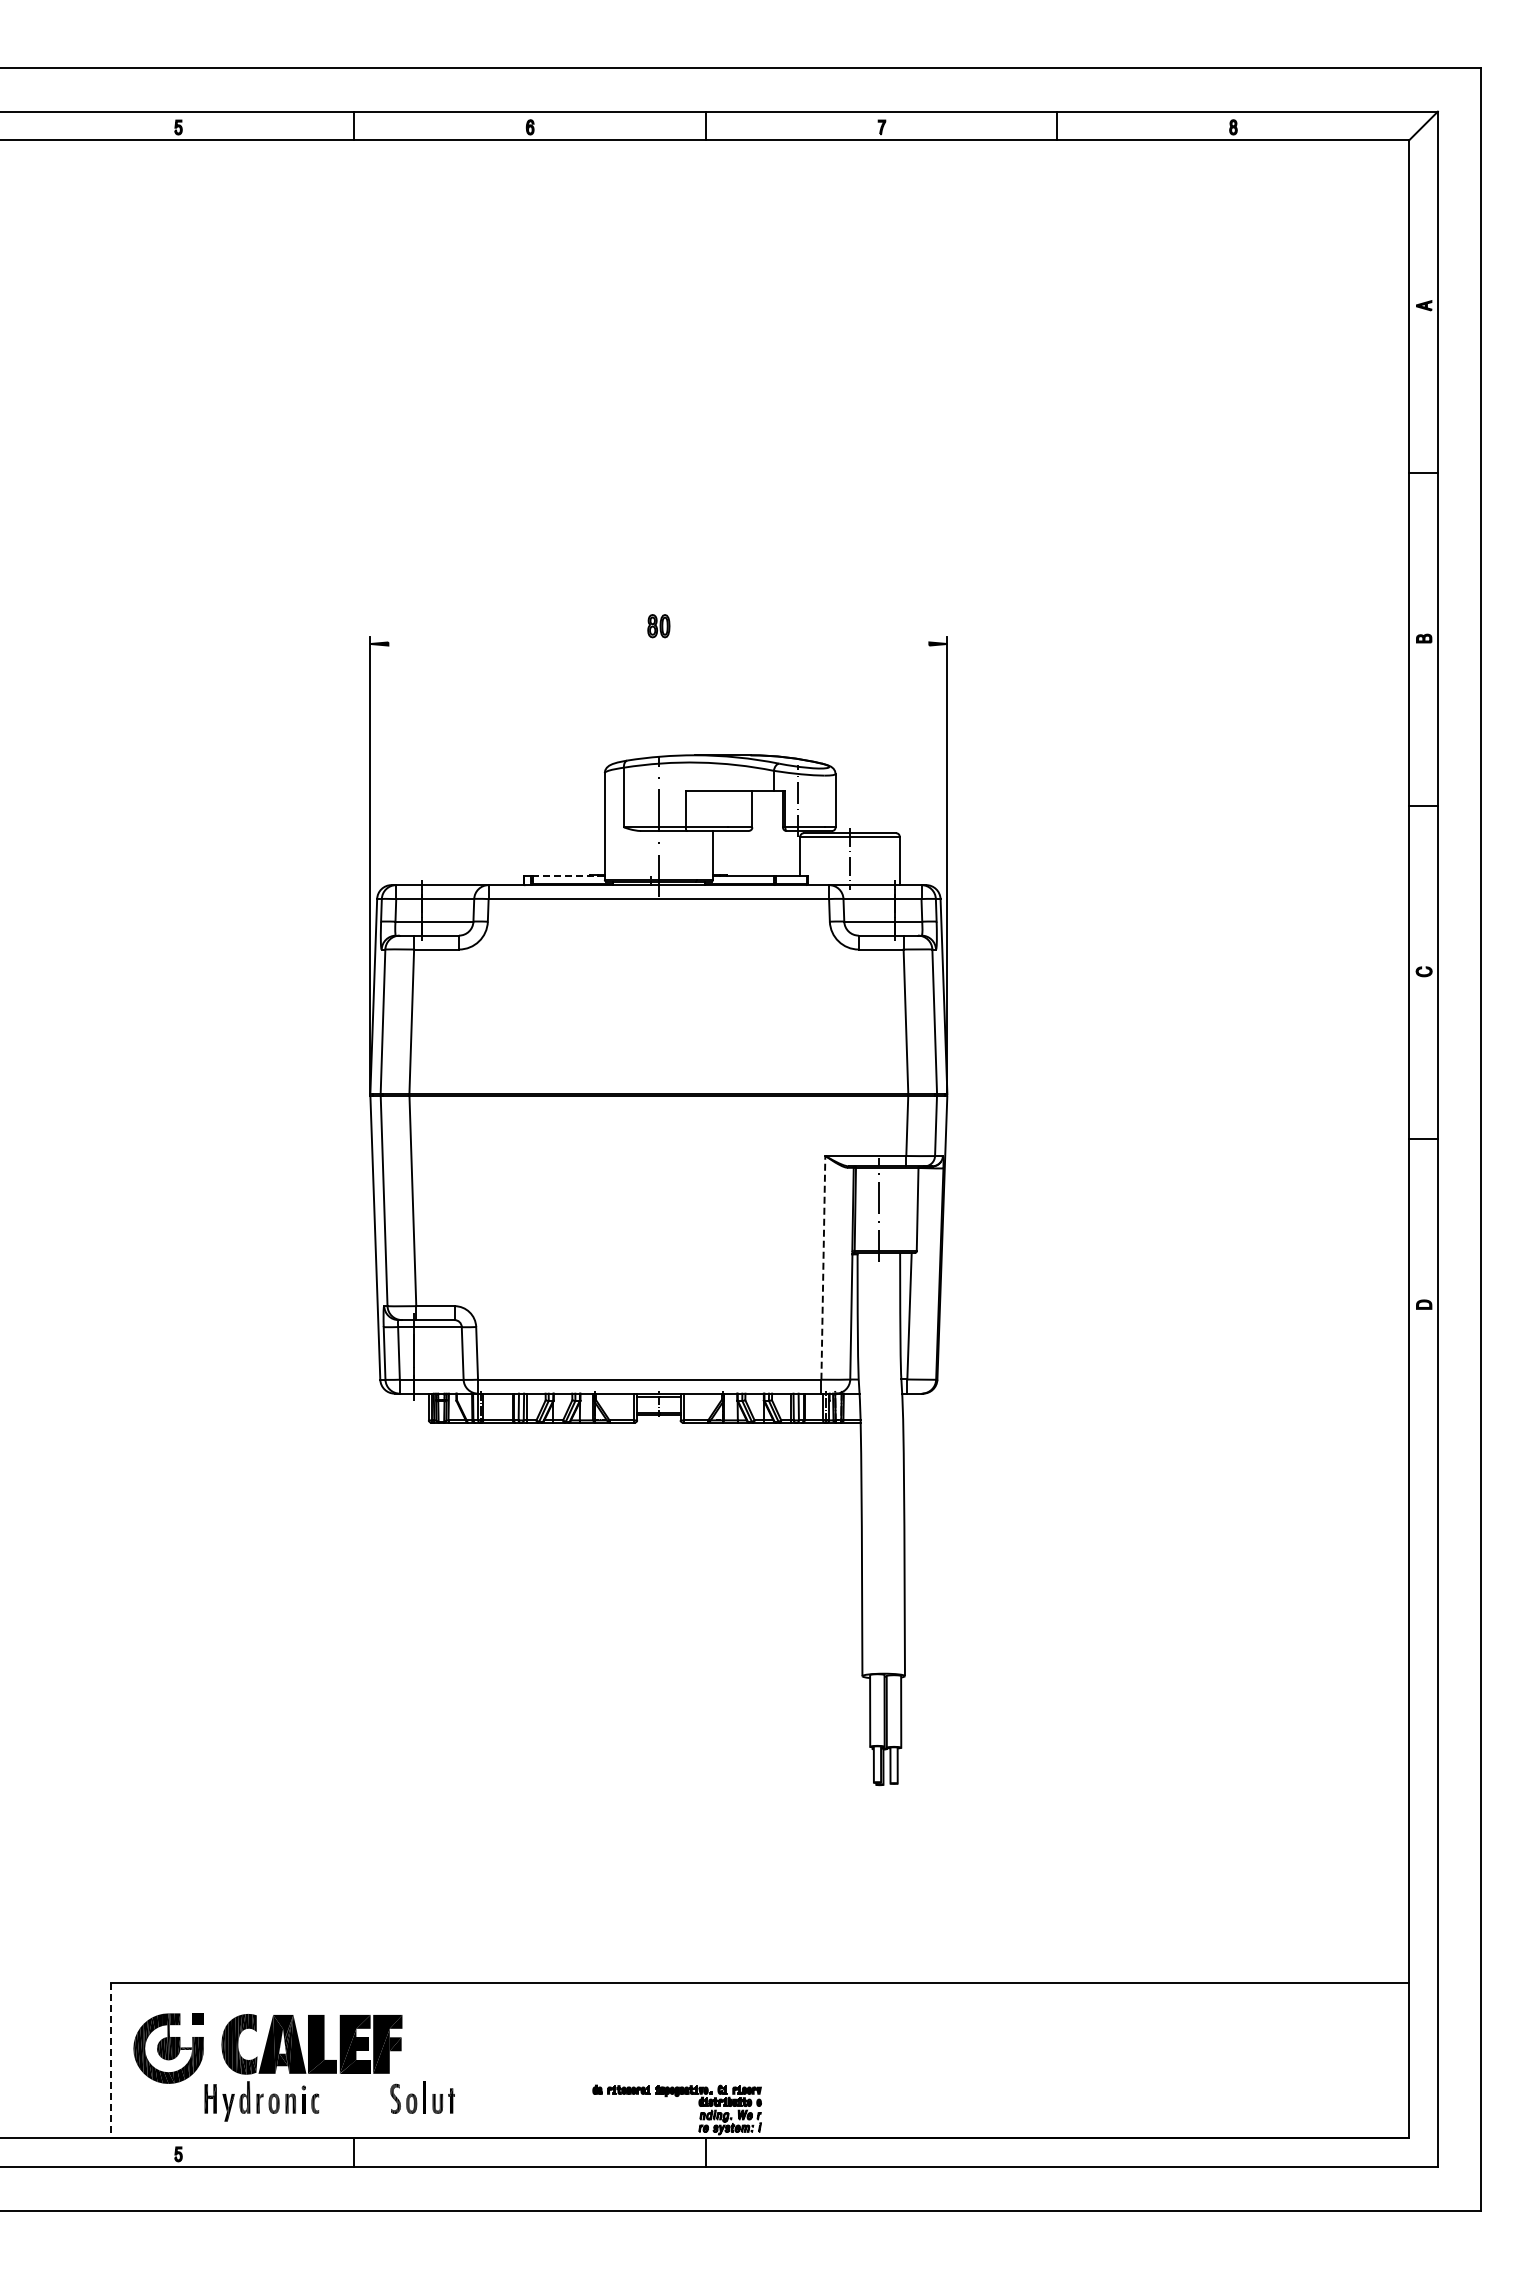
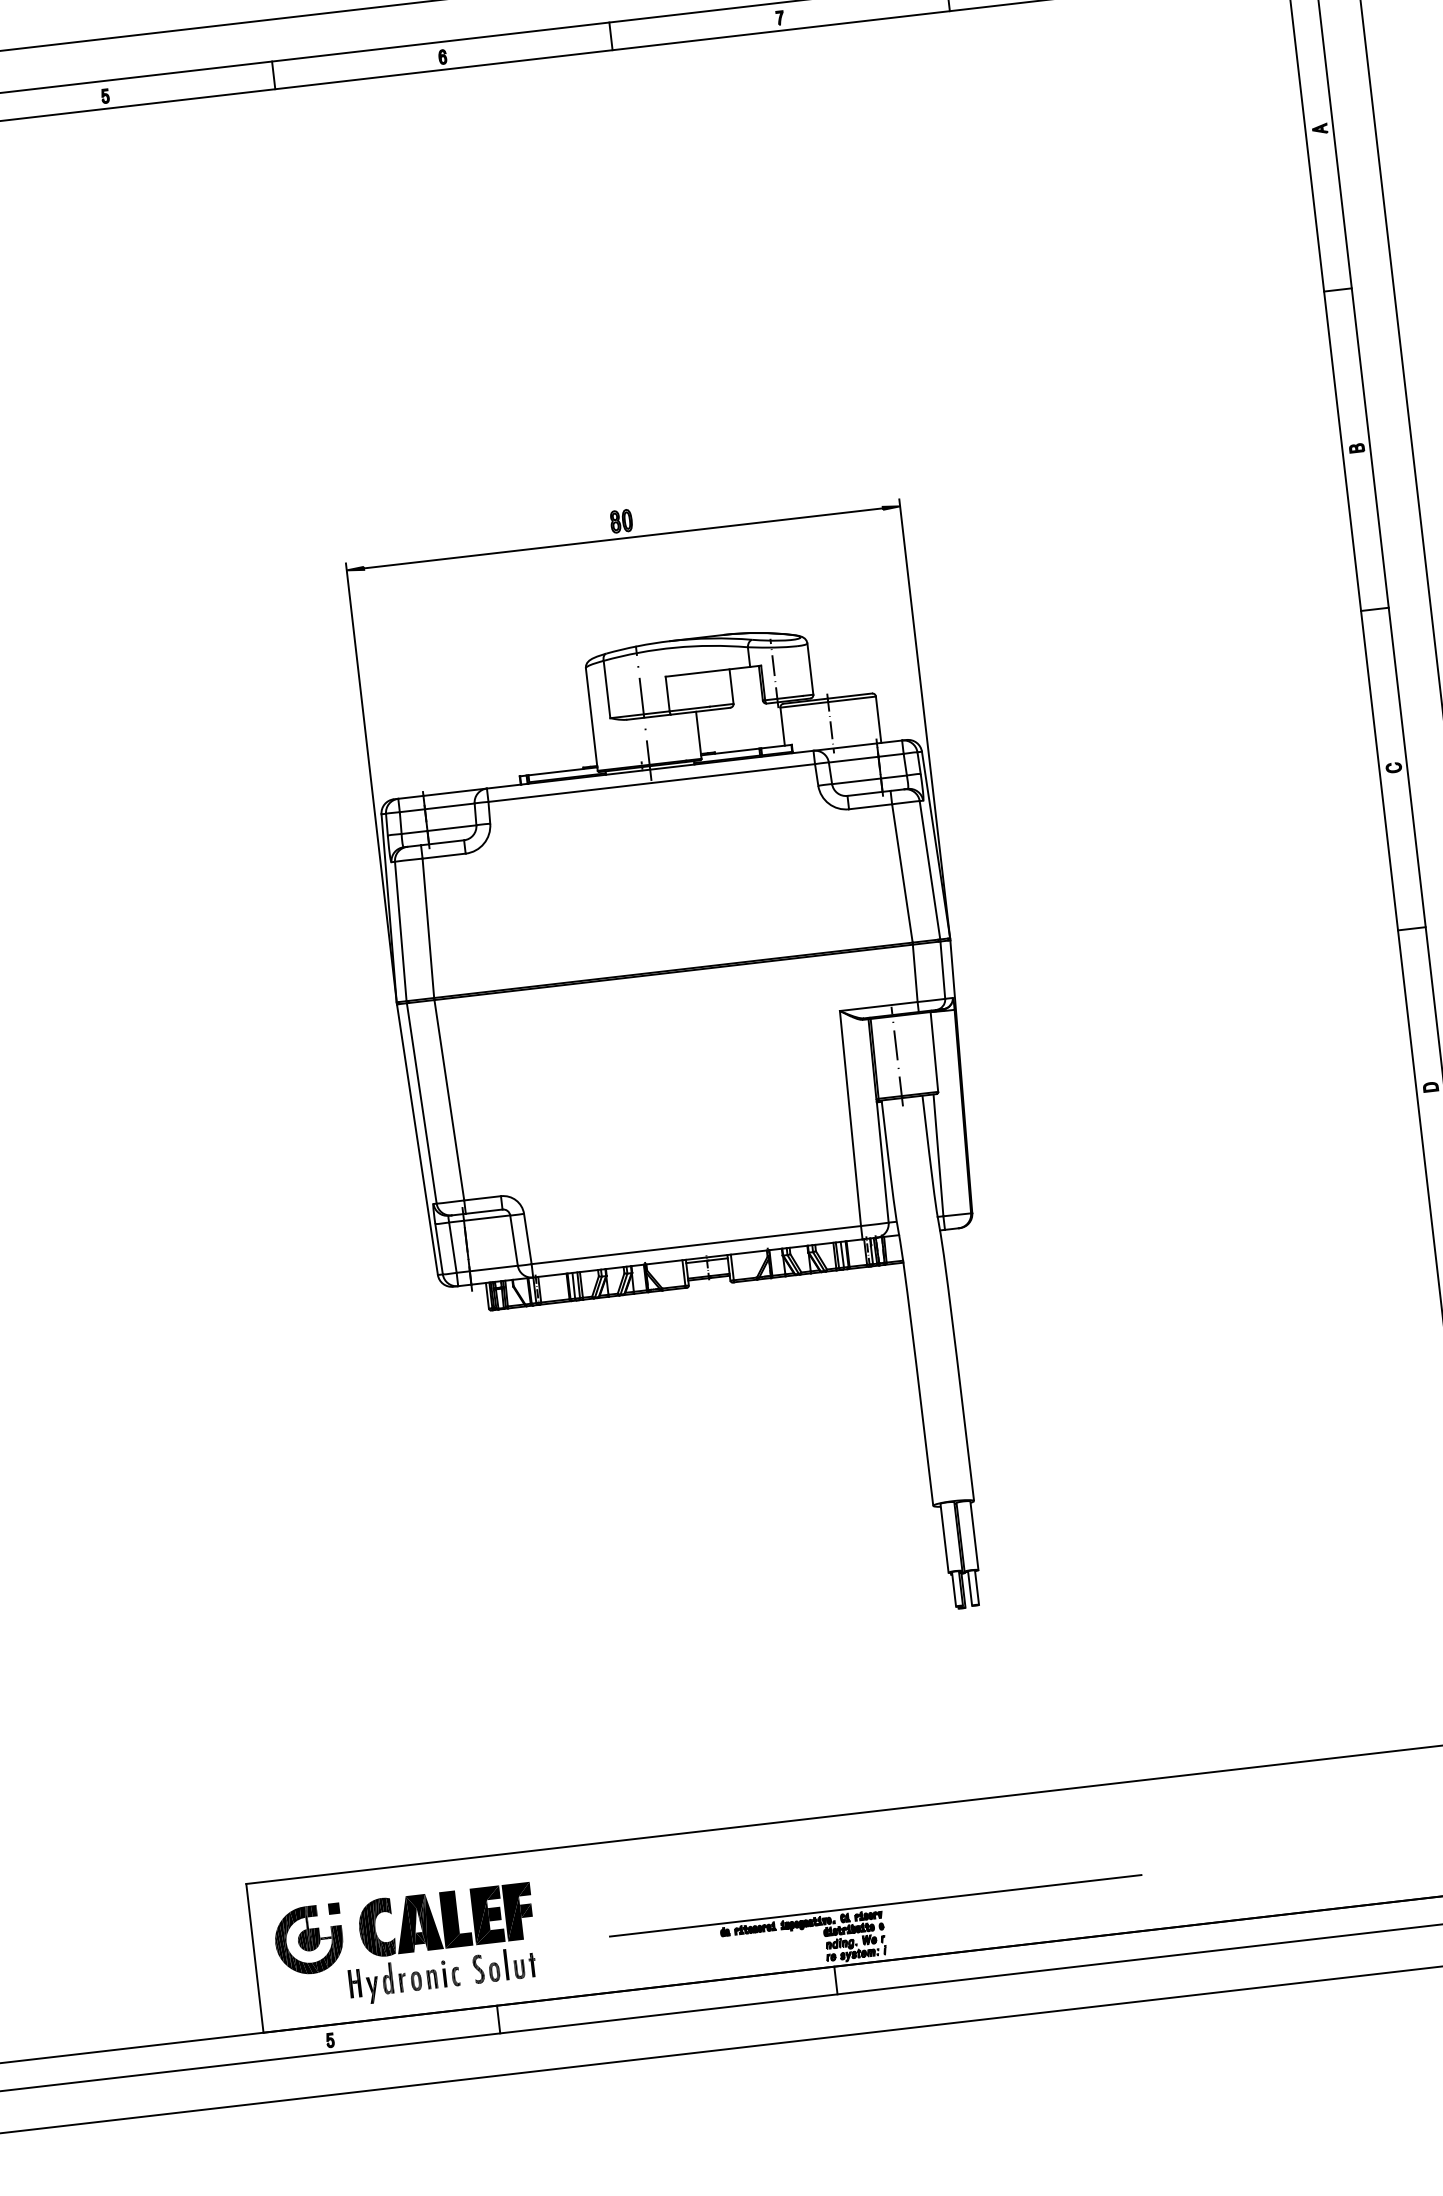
line: (658, 644) -> (623, 538), added
line: (568, 876) -> (562, 771), dashed -> solid
line: (823, 1267) -> (850, 1118), dashed -> solid
line: (110, 2060) -> (254, 1957), dashed -> solid
line: (755, 2080) -> (875, 1905), added
part: (422, 2097) -> (504, 1965), moved

